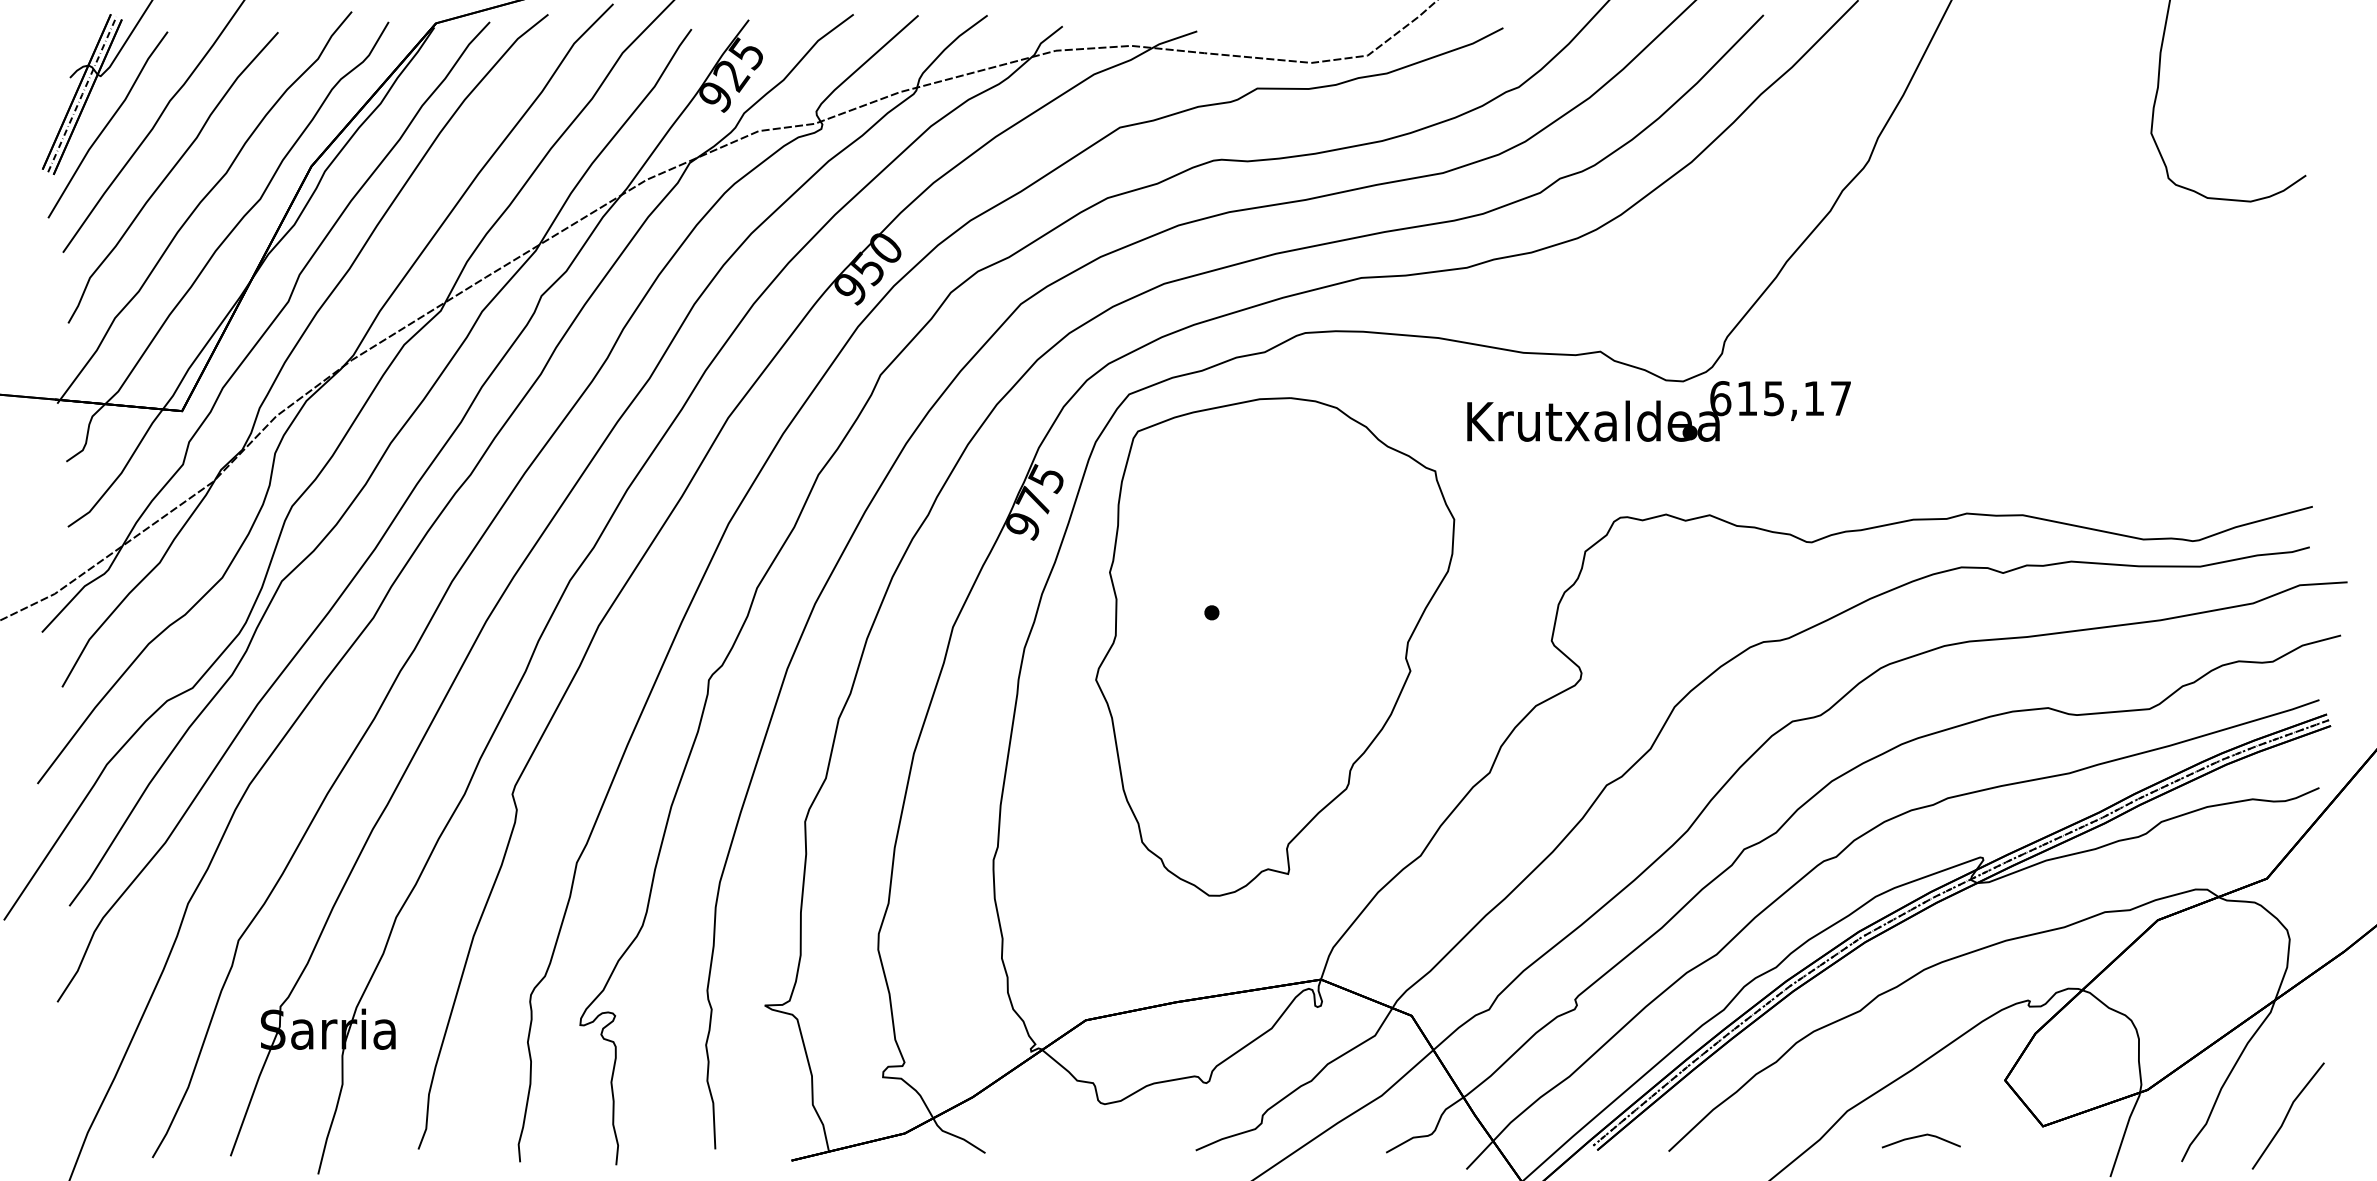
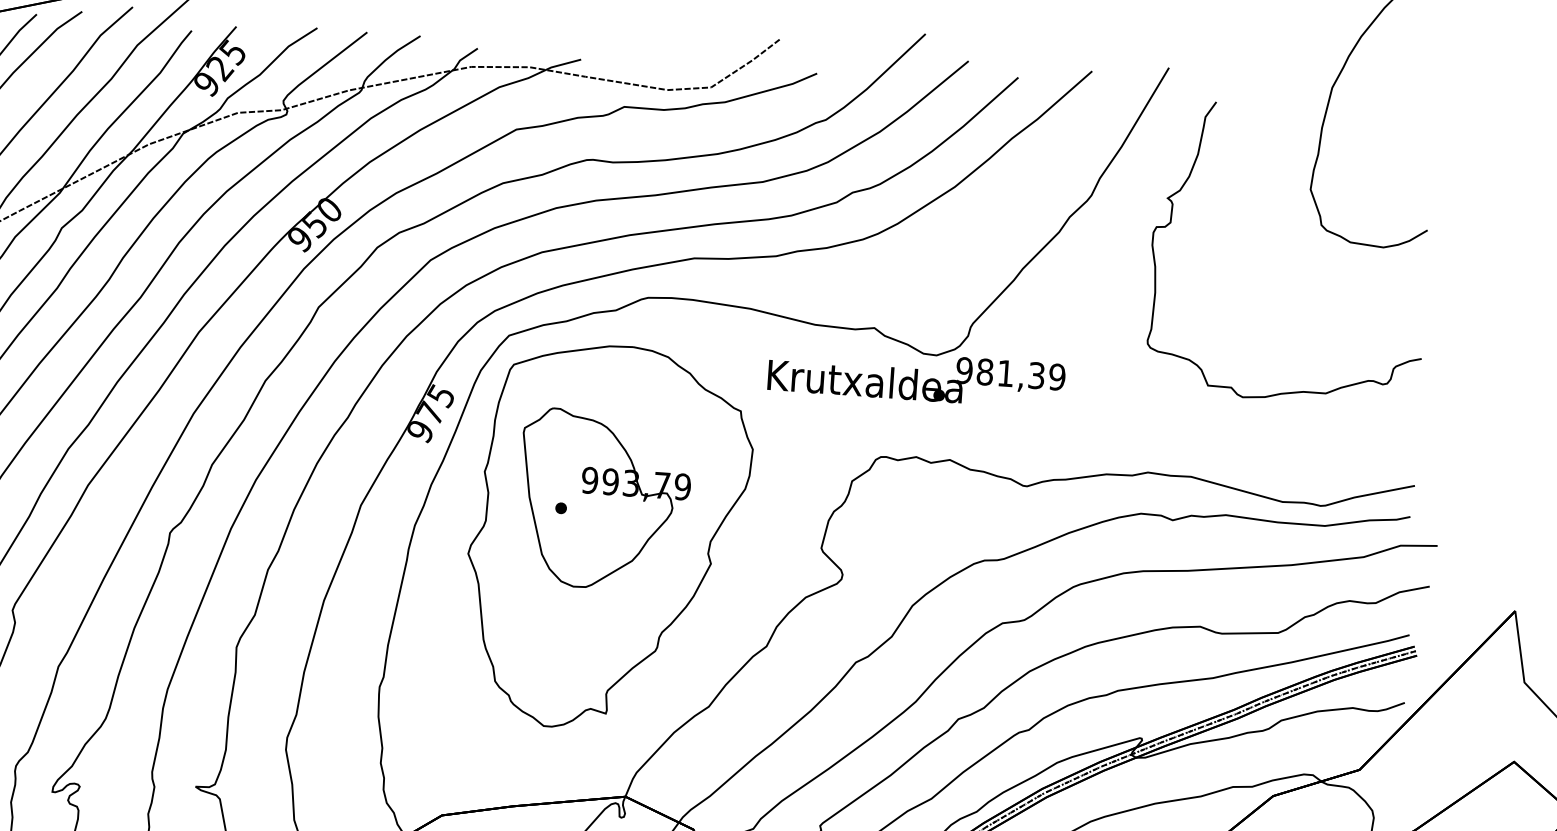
curve: (1974, 188) -> (1171, 222), added
text: (1780, 398) -> (1010, 373), 615,17 -> 981,39
part: (1266, 598) -> (603, 500), added

